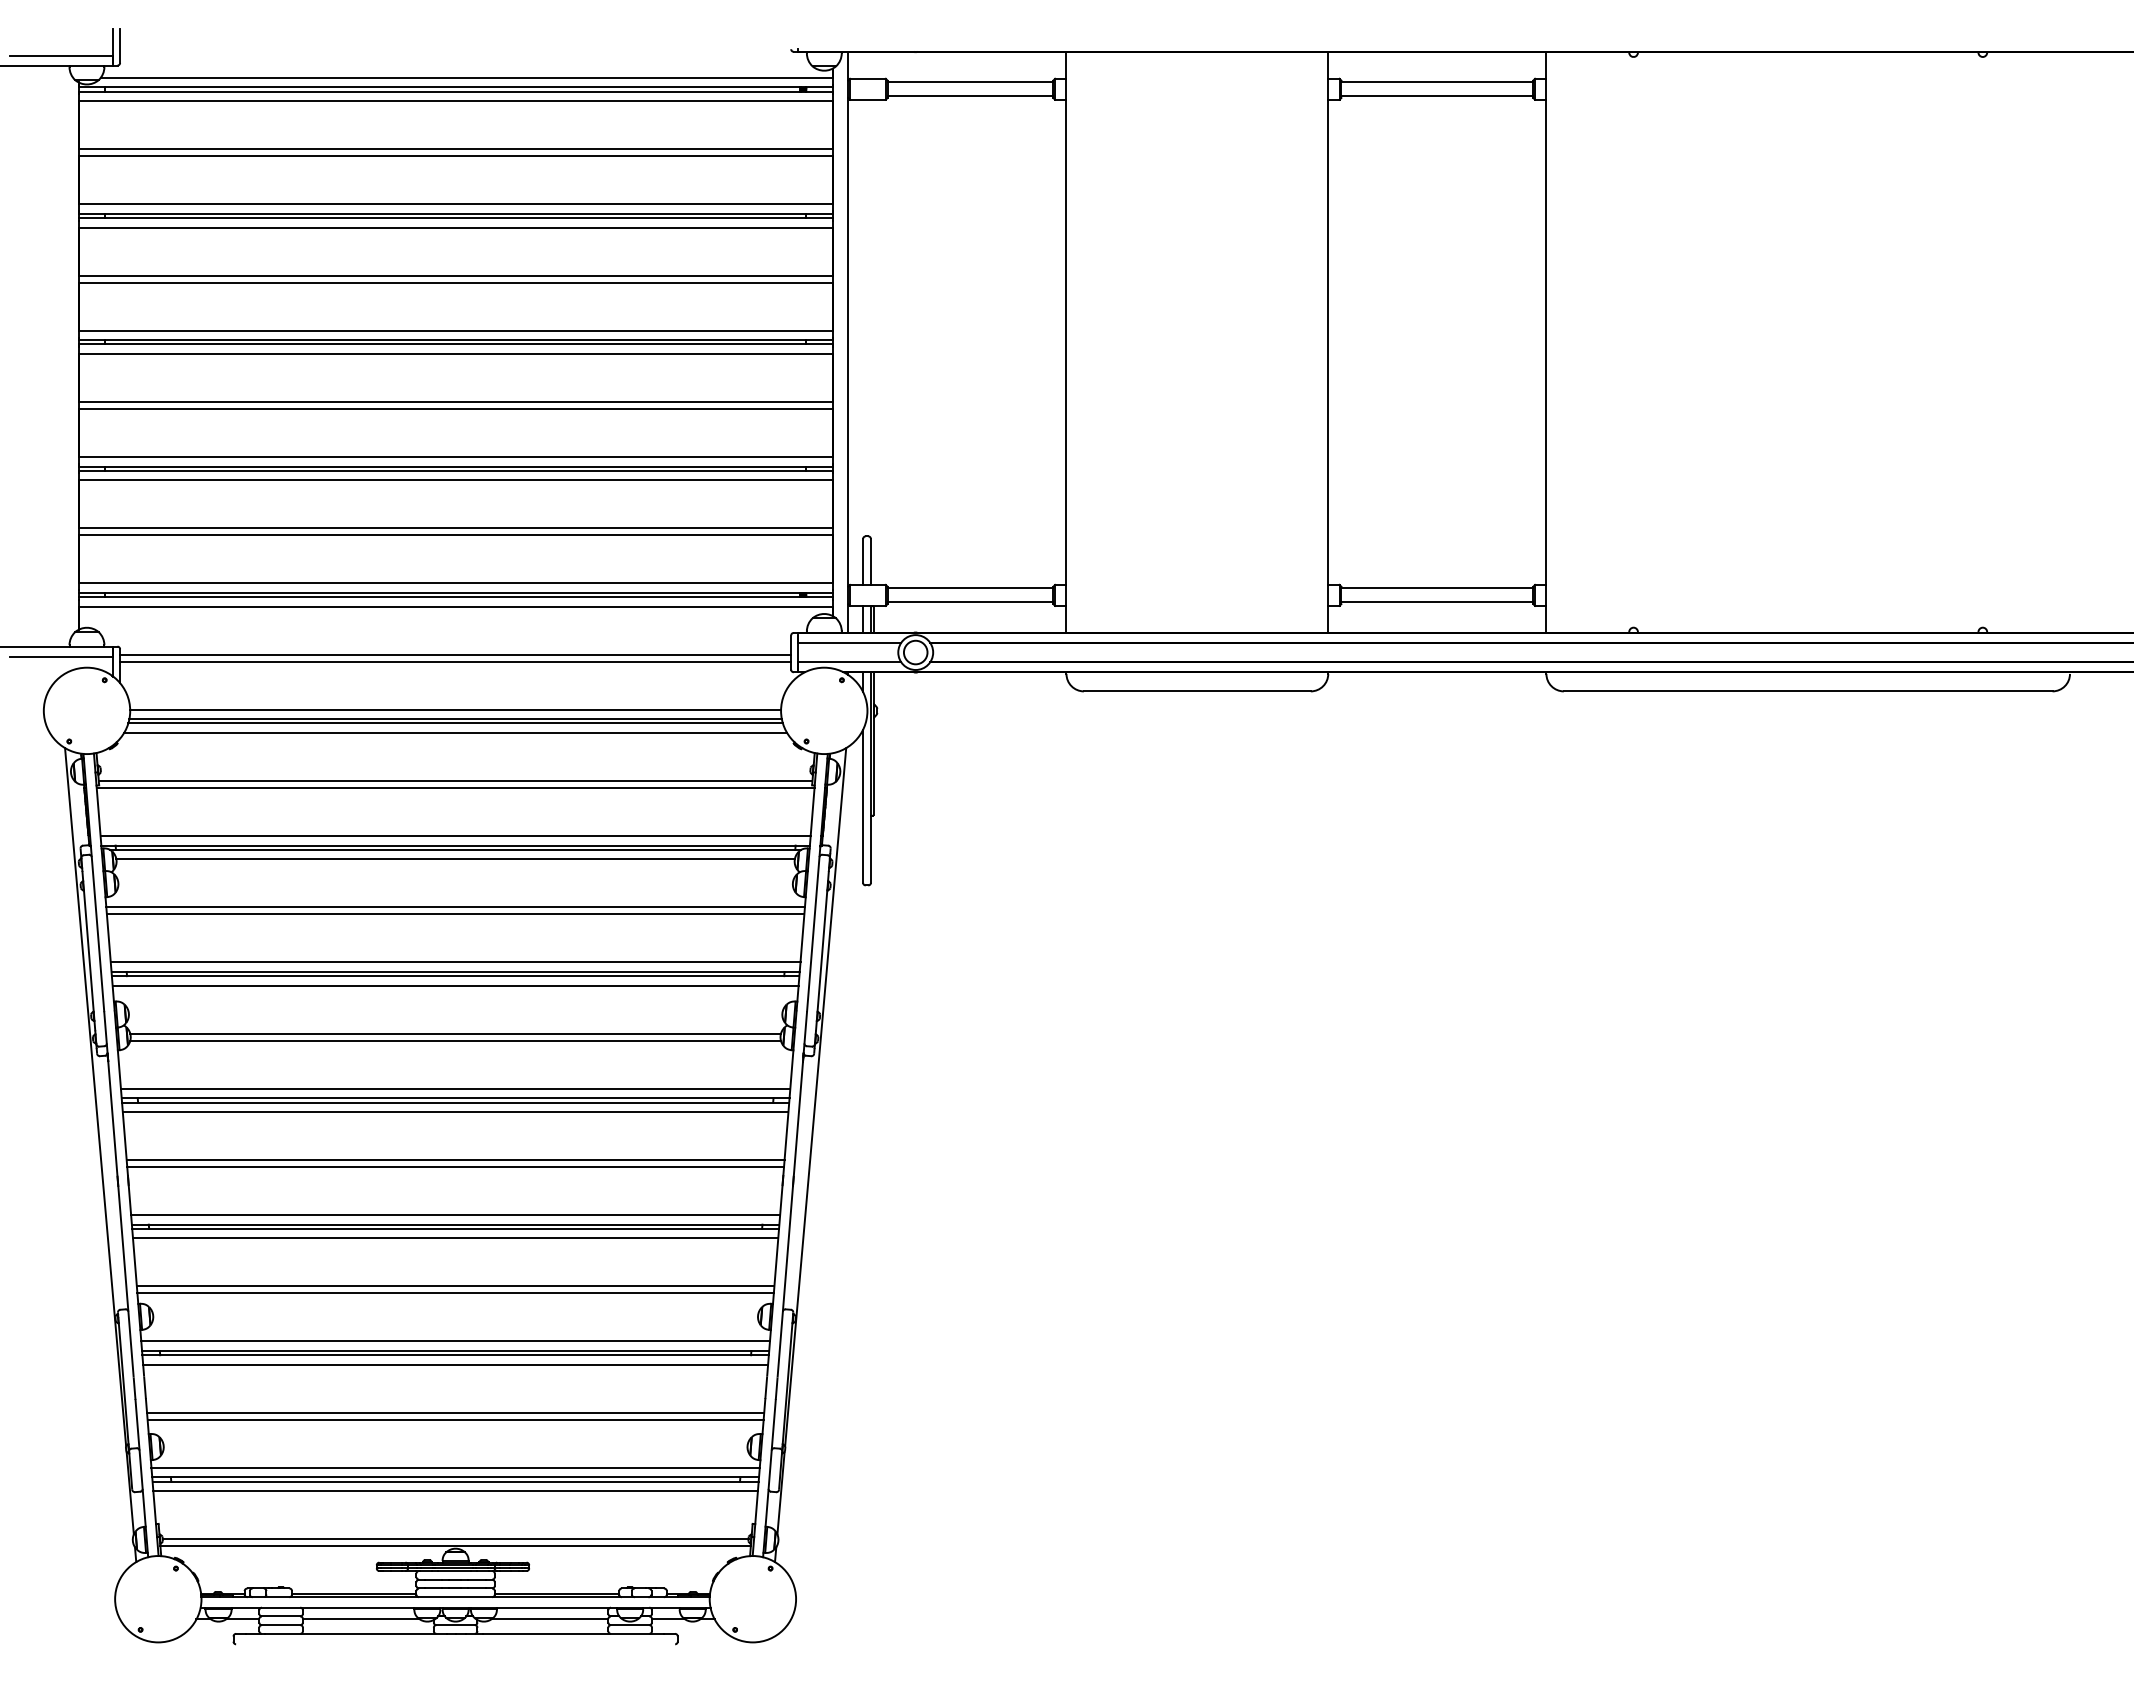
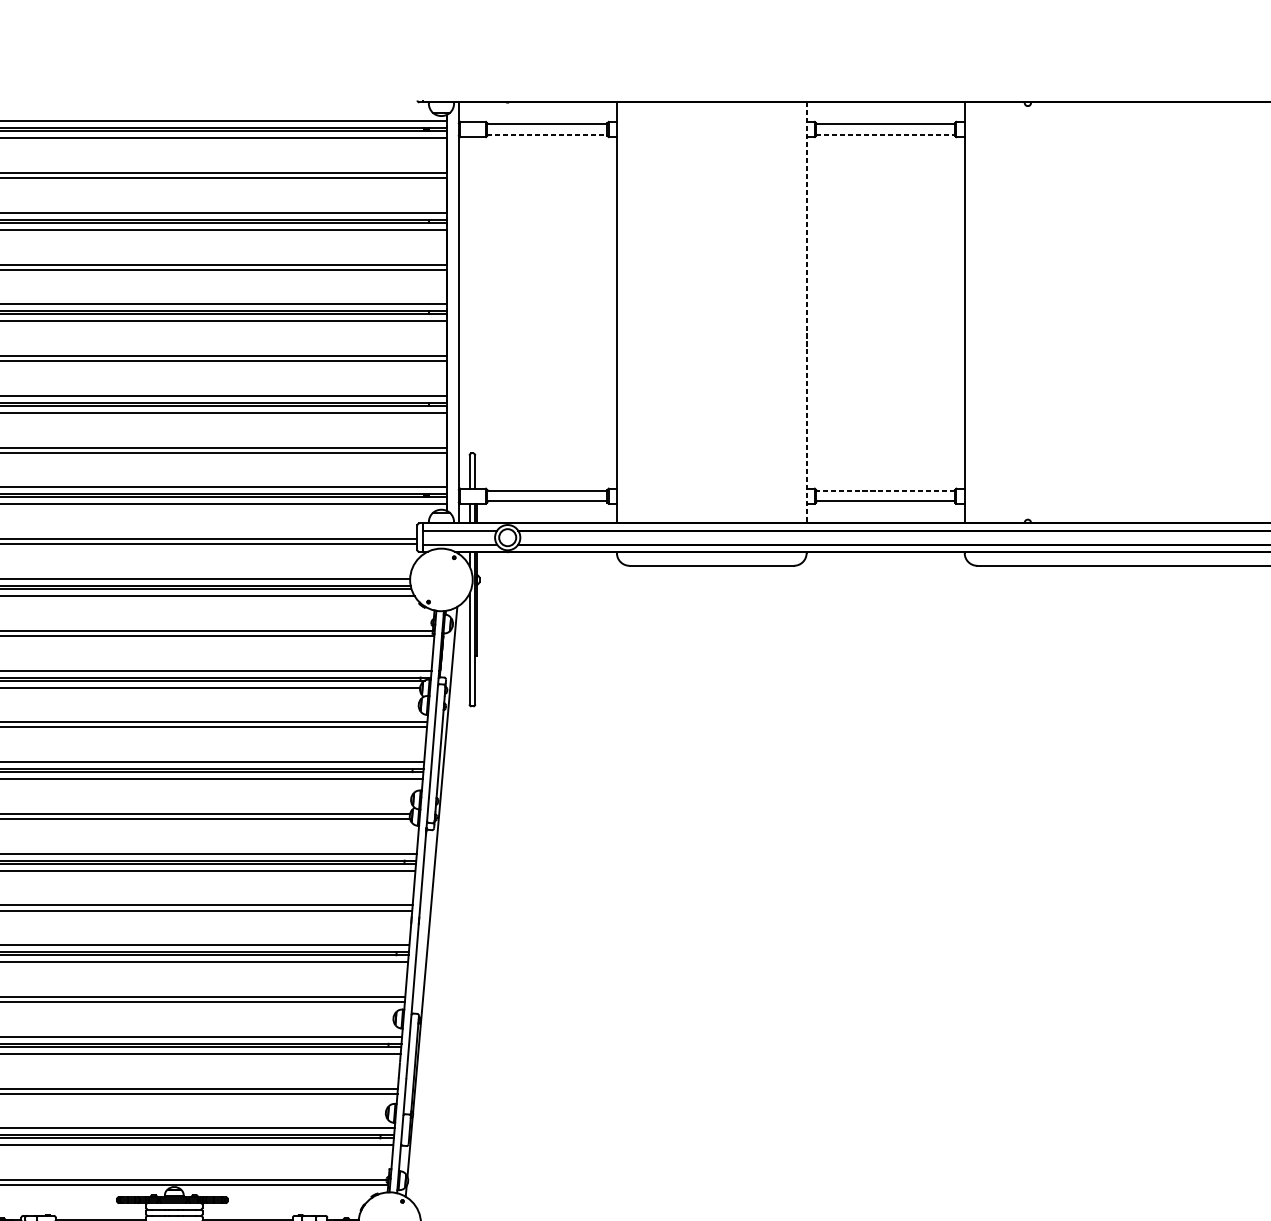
line: (970, 96) -> (547, 134), solid -> dashed
line: (1437, 96) -> (885, 134), solid -> dashed
line: (1328, 342) -> (806, 313), solid -> dashed
line: (1437, 588) -> (885, 491), solid -> dashed

